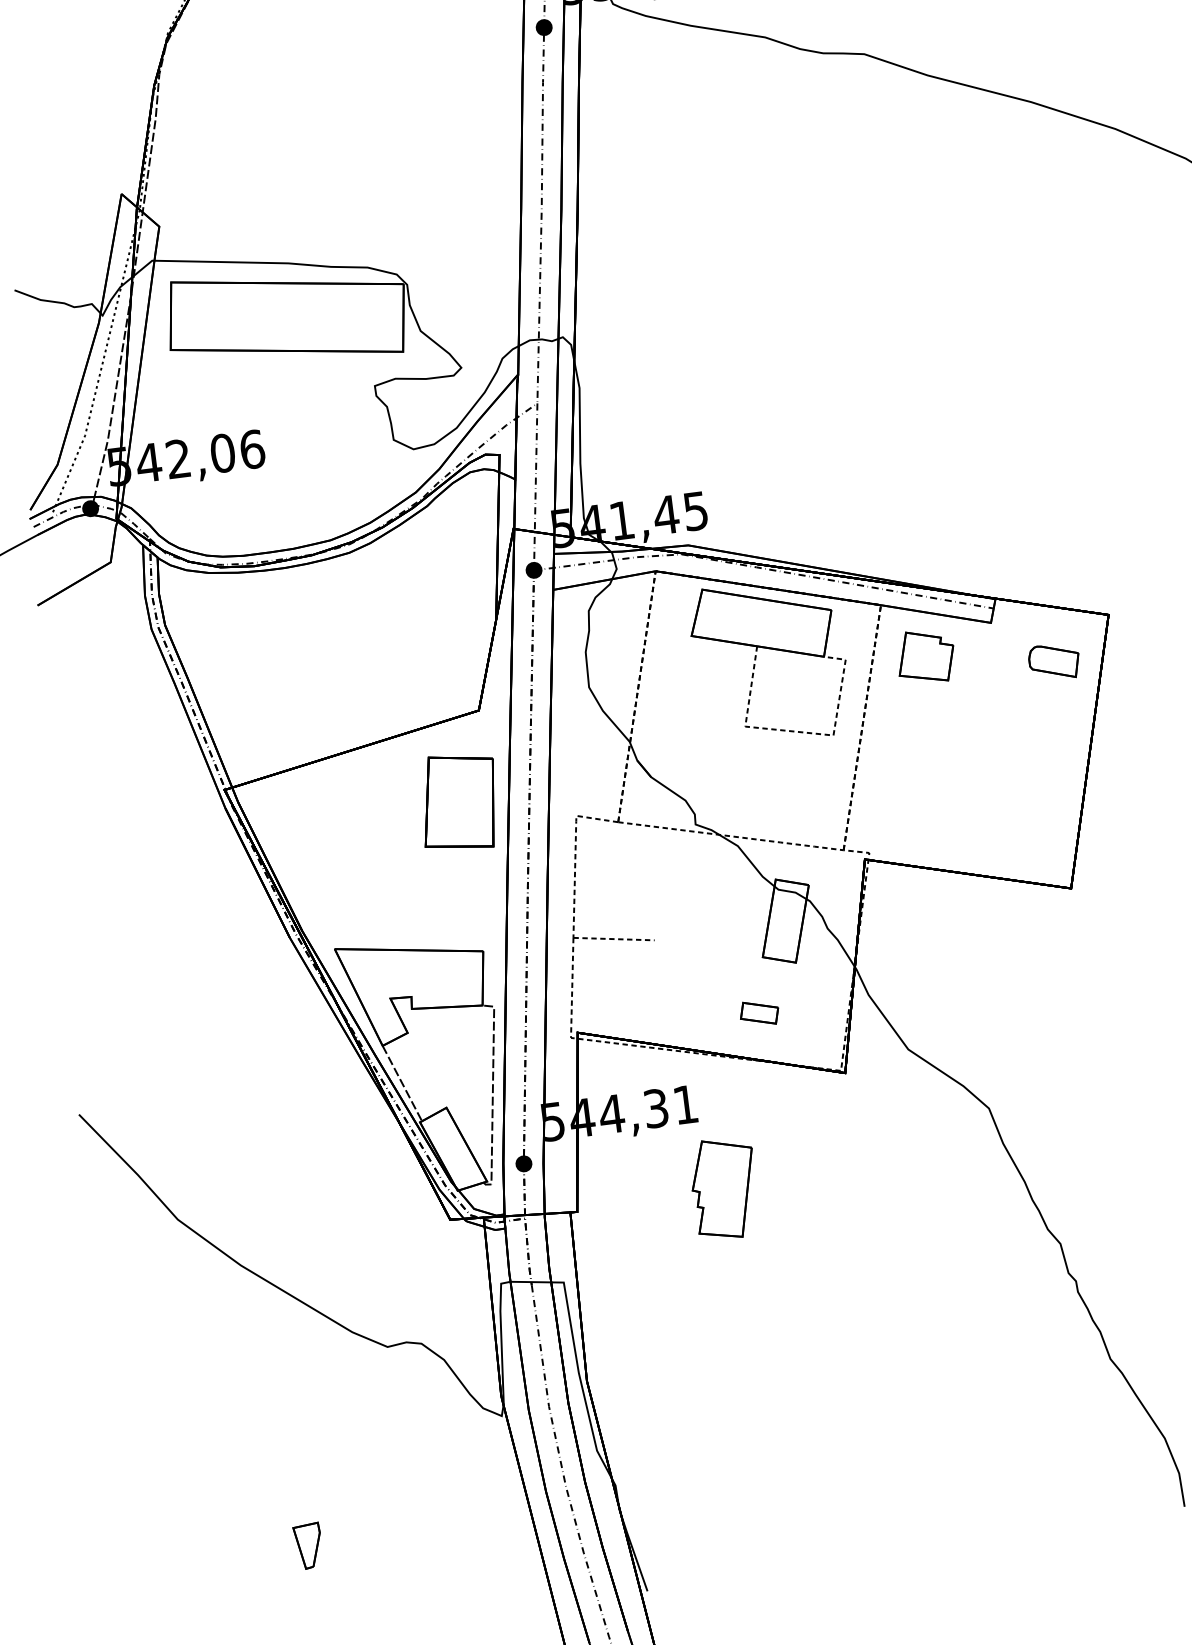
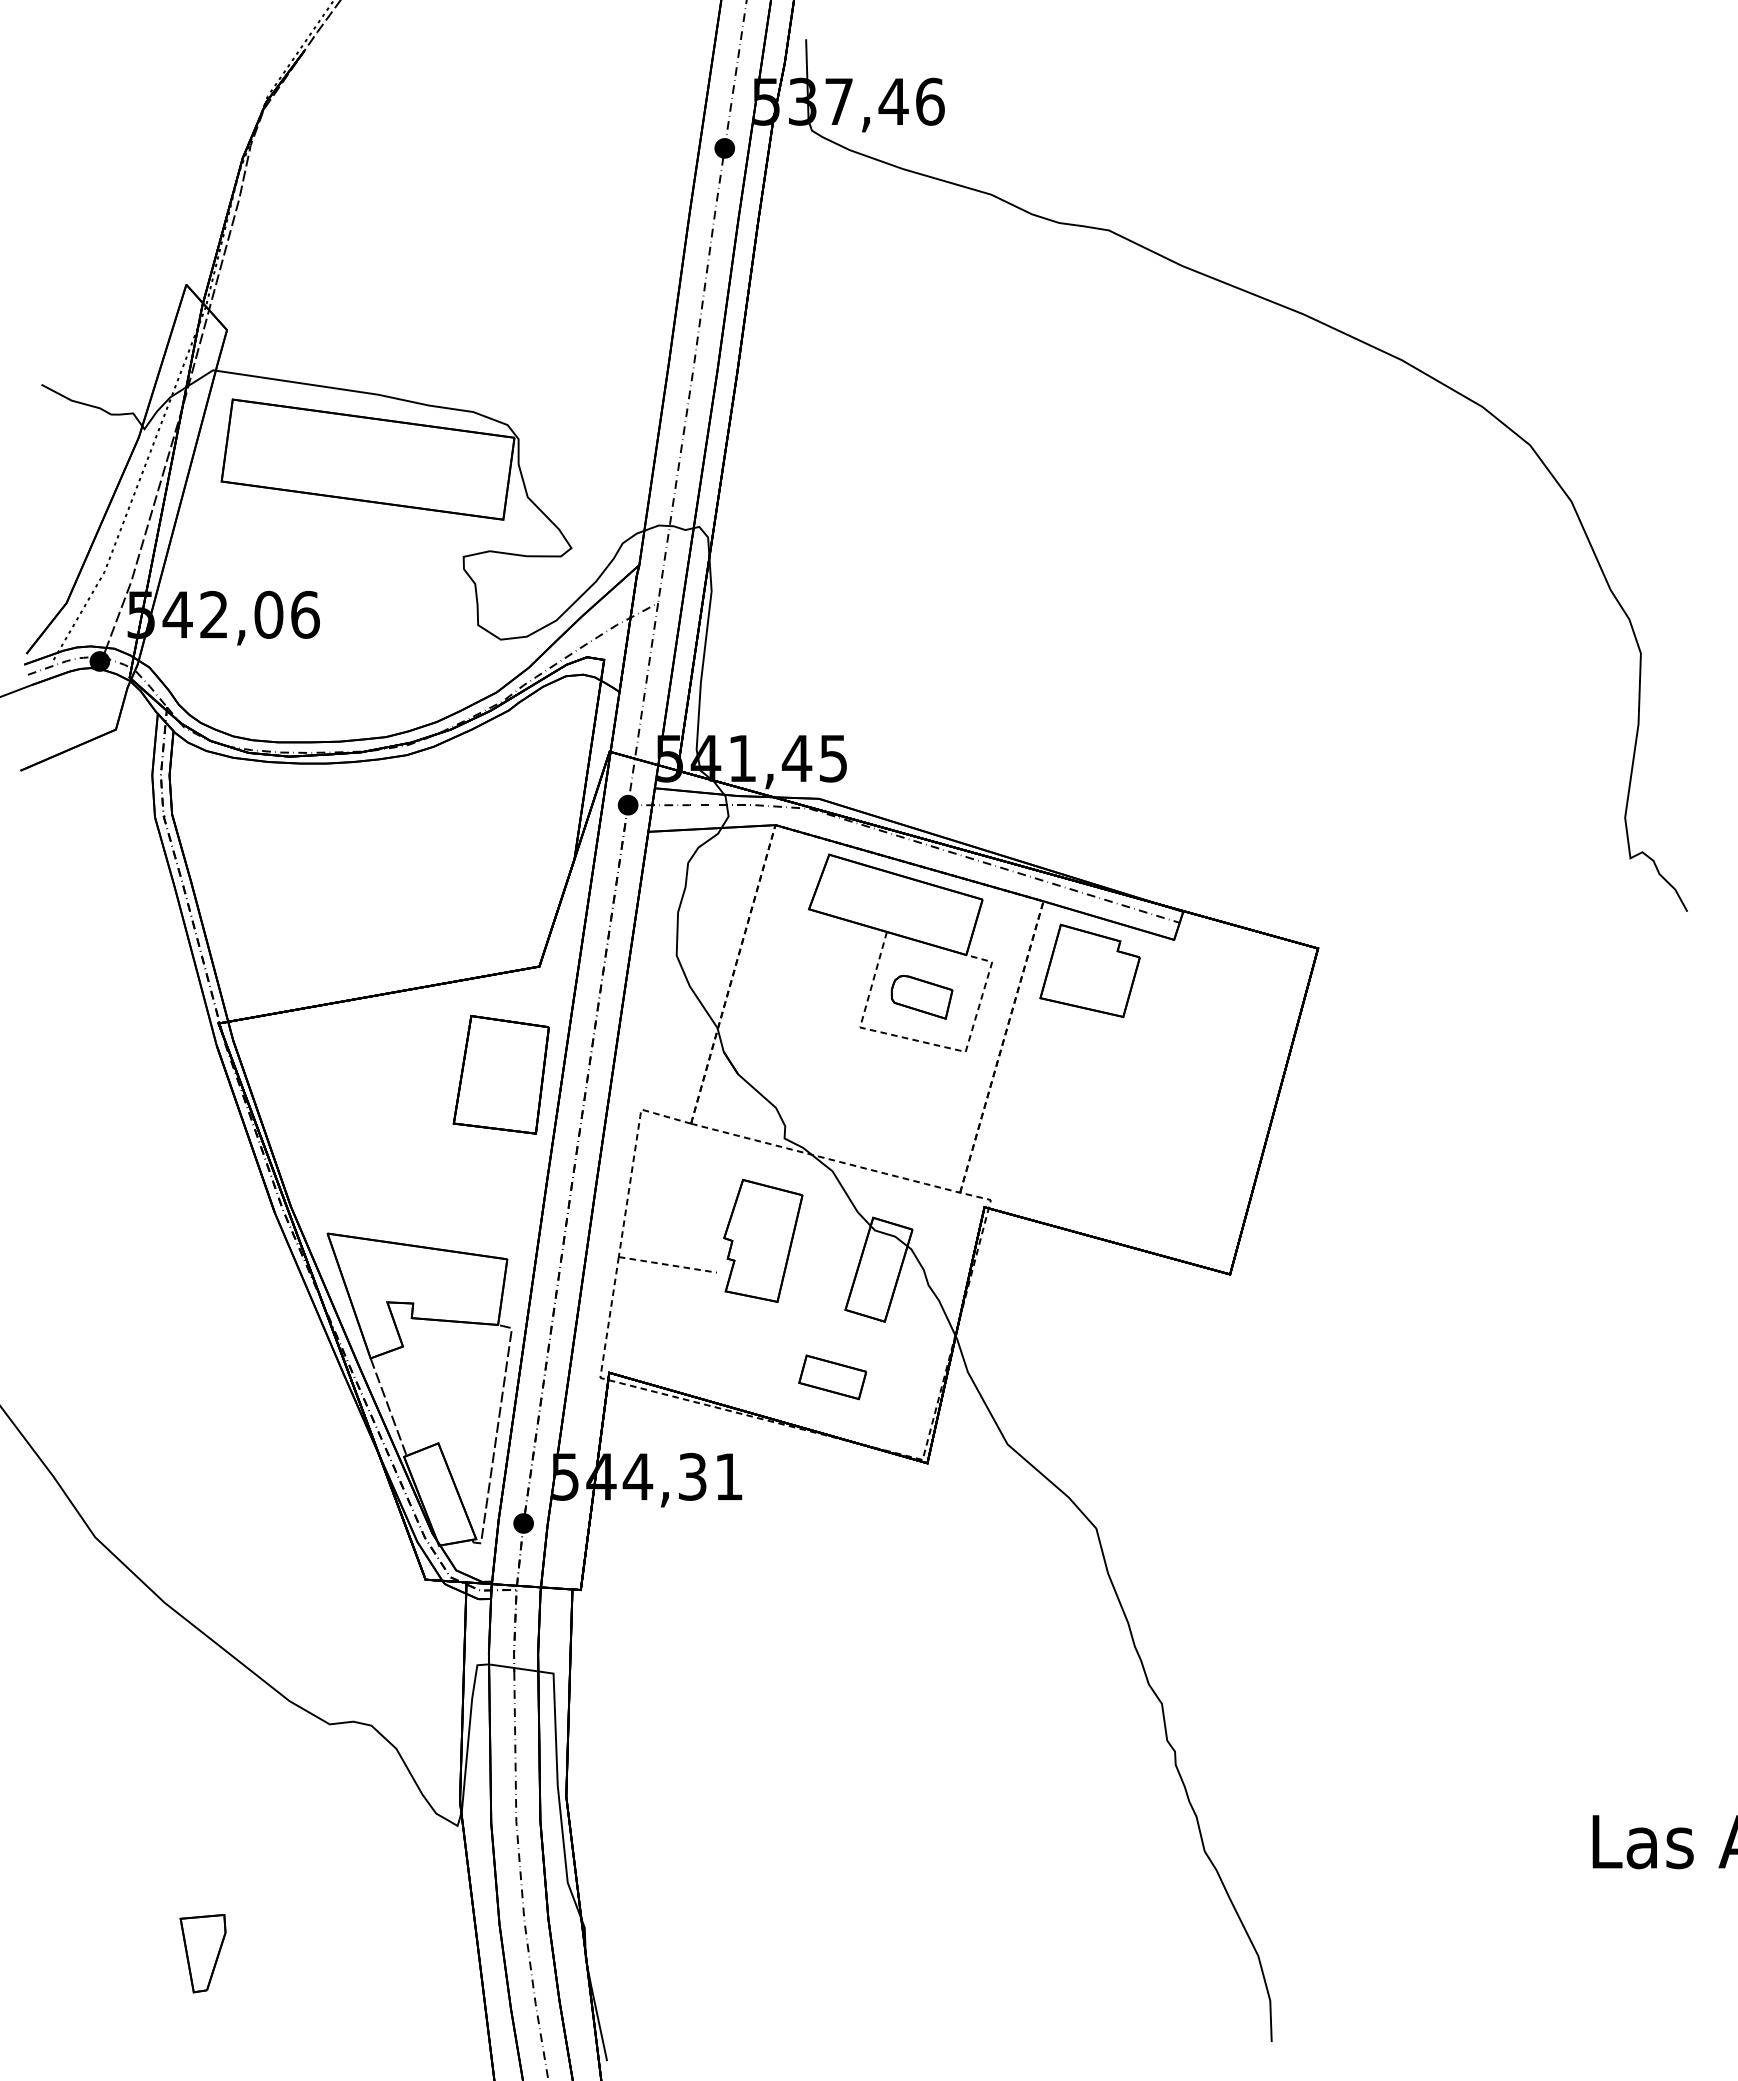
part: (925, 656) -> (1089, 970), size x1.43
part: (1053, 661) -> (921, 996), moved
part: (759, 1013) -> (832, 1377), size x1.43
part: (724, 1188) -> (763, 1240), moved
part: (308, 1546) -> (202, 1953), size x1.43

